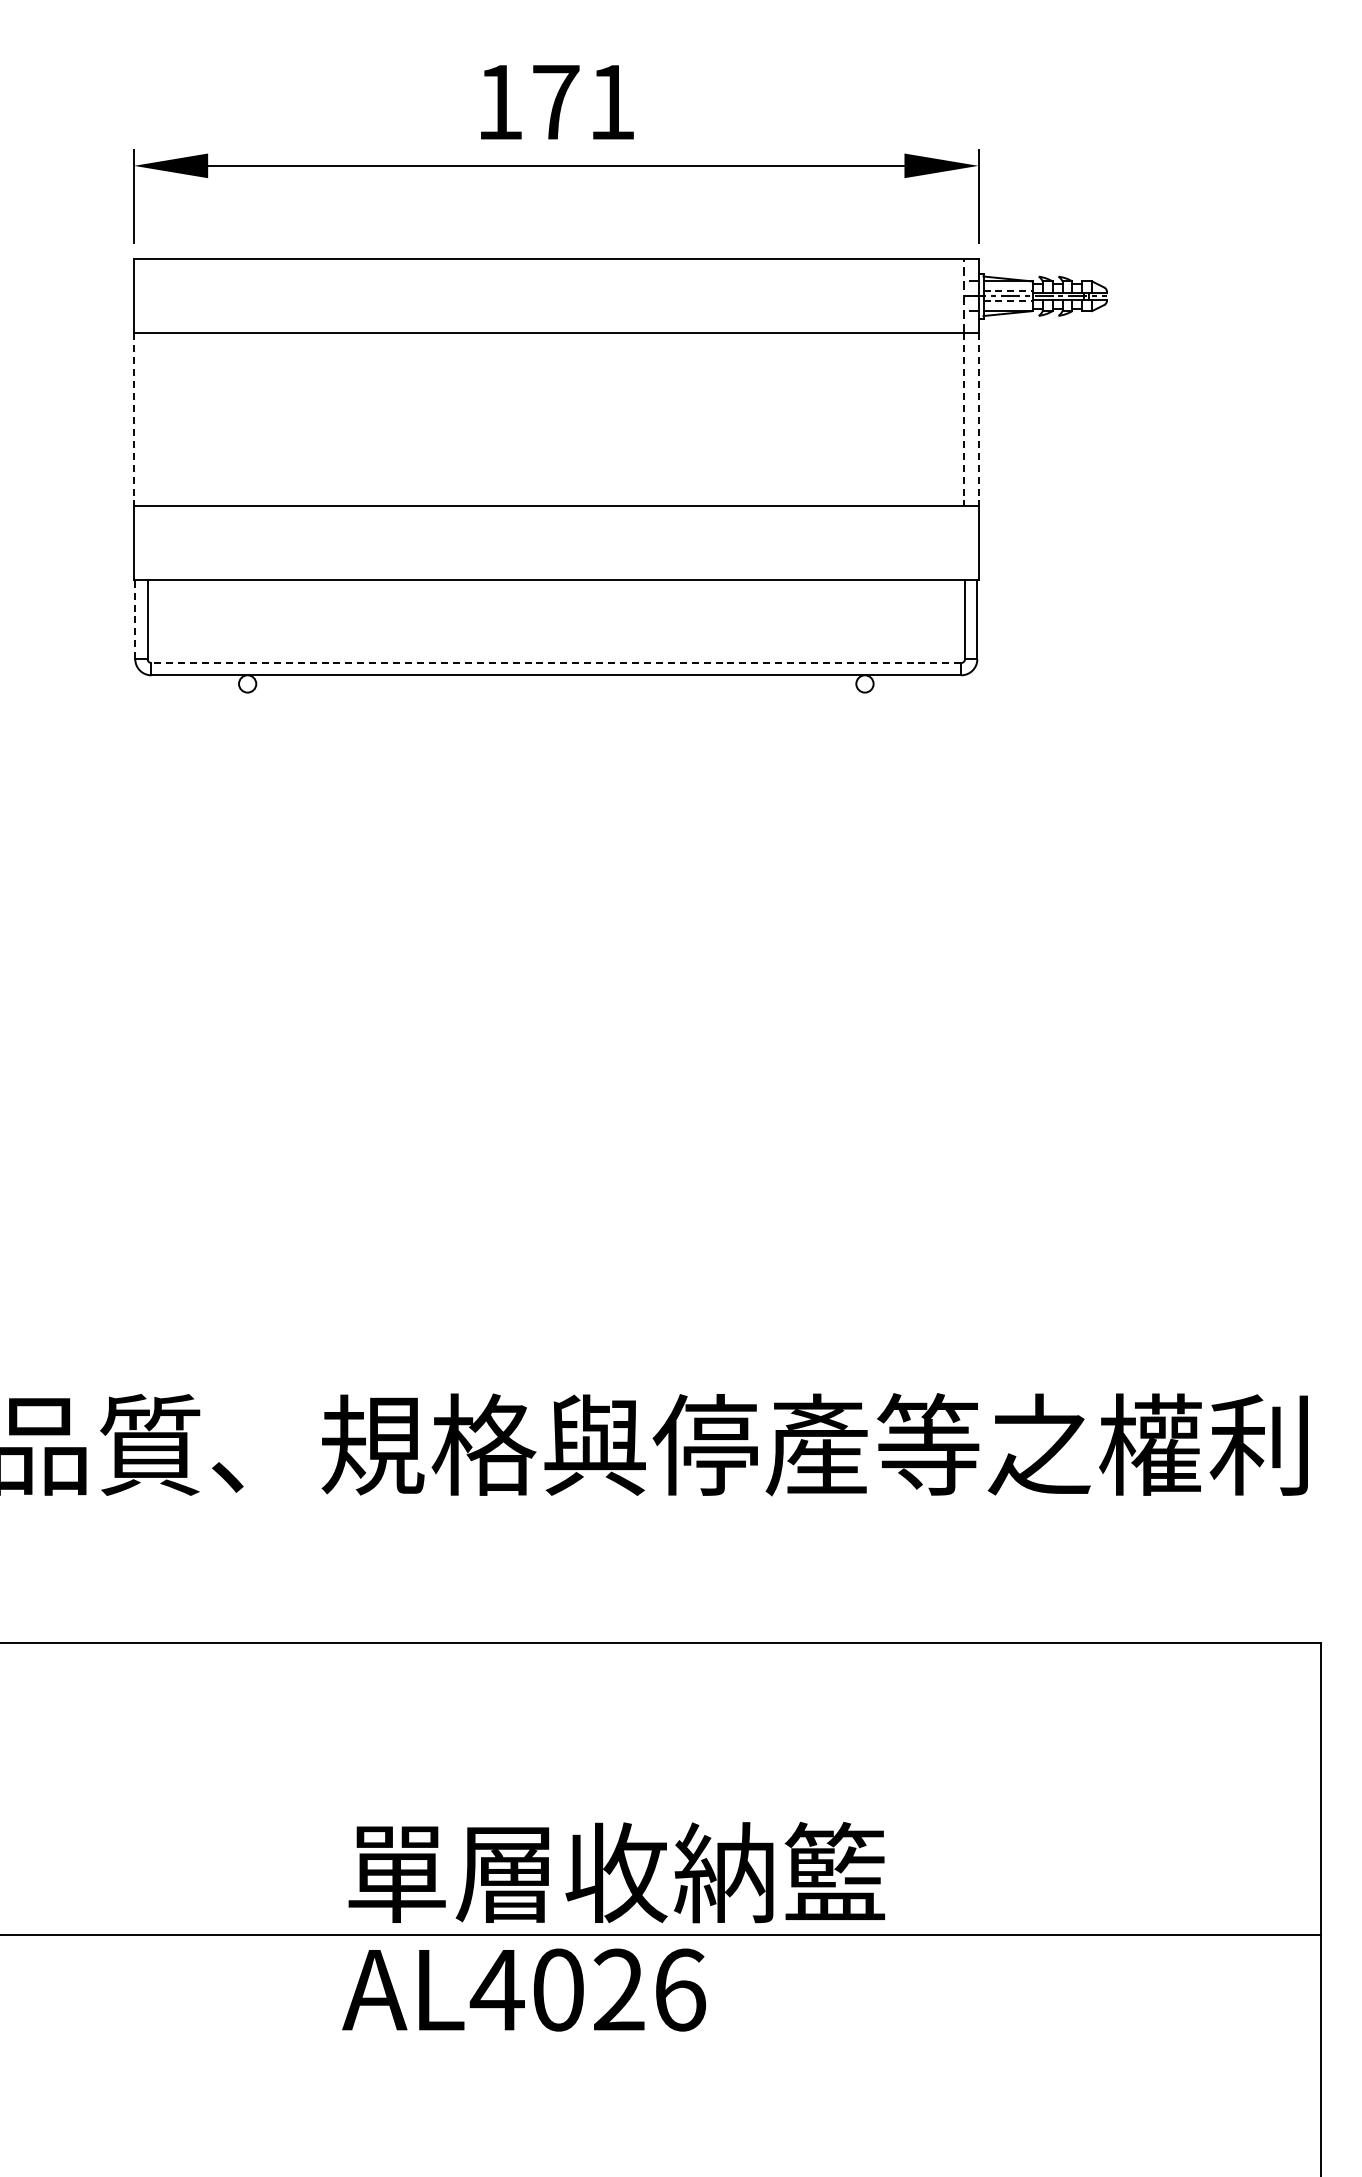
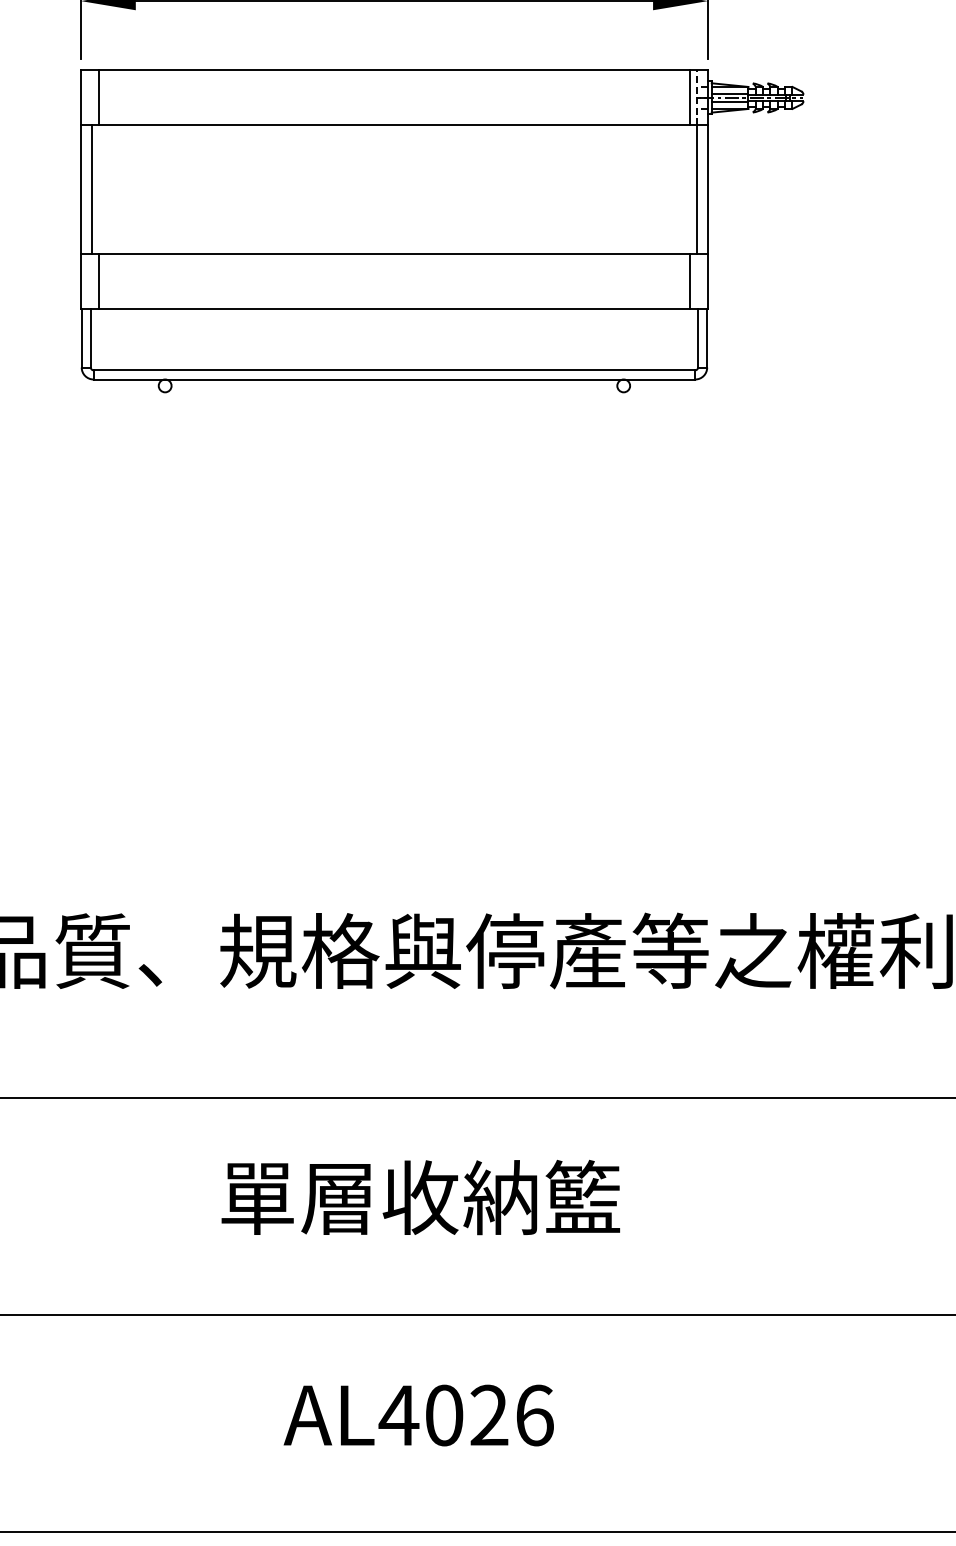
line: (1008, 291) -> (730, 94), dashed -> solid
line: (158, 296) -> (98, 98), added
line: (953, 296) -> (689, 98), added
line: (1008, 301) -> (730, 101), dashed -> solid
line: (148, 419) -> (91, 189), added
line: (134, 420) -> (81, 190), dashed -> solid
line: (963, 420) -> (696, 190), dashed -> solid
line: (978, 420) -> (708, 190), dashed -> solid
line: (158, 543) -> (98, 281), added
line: (953, 543) -> (689, 281), added
line: (135, 619) -> (81, 338), dashed -> solid
line: (556, 662) -> (394, 369), dashed -> solid
text: (616, 1872) -> (420, 1197), moved
text: (523, 1989) -> (418, 1415), moved

